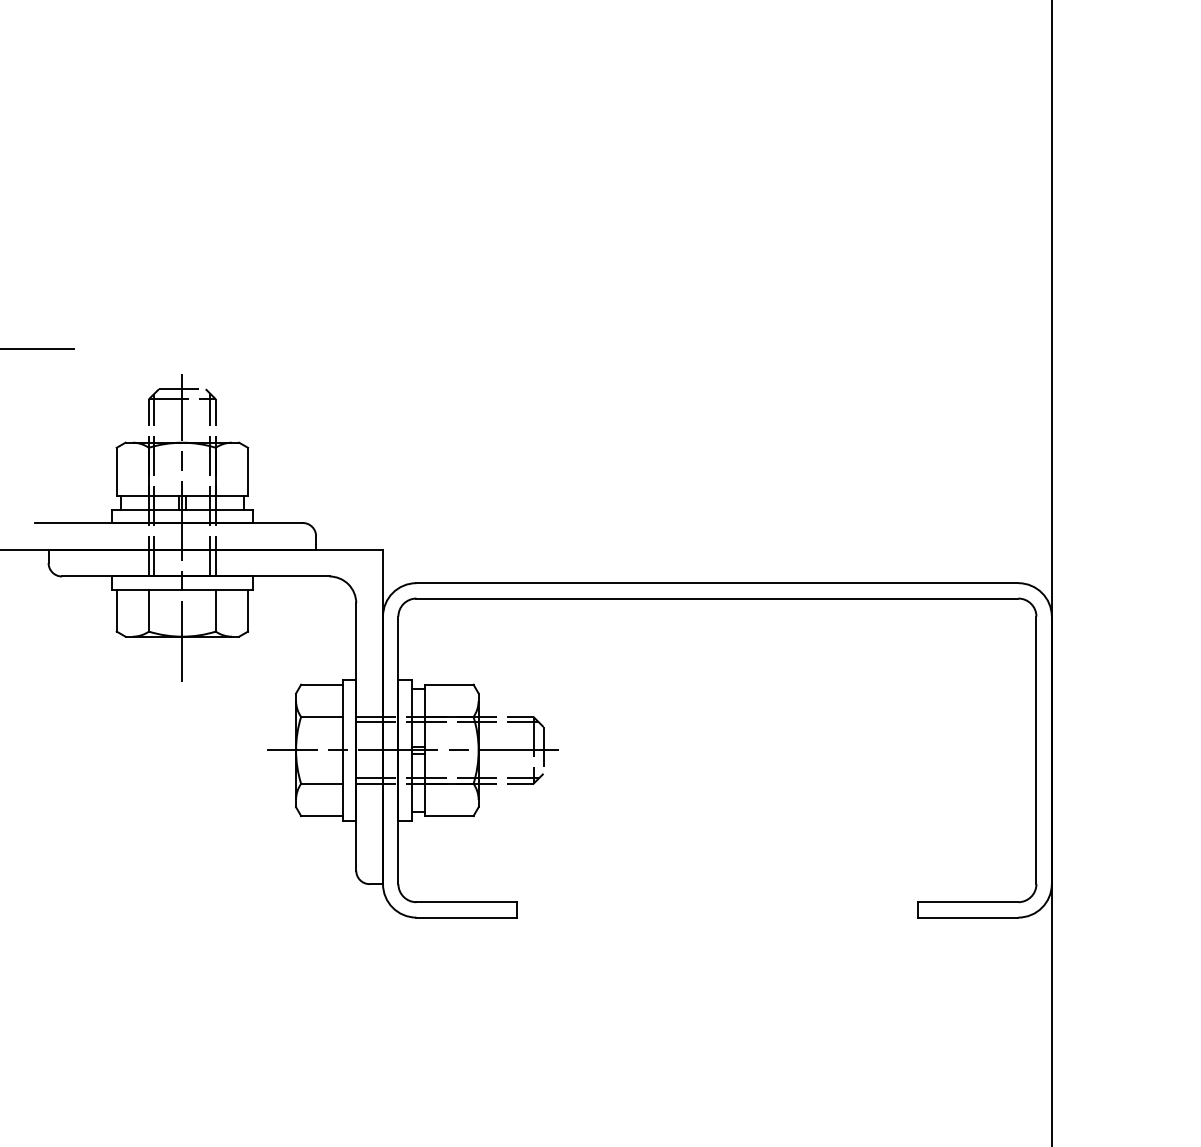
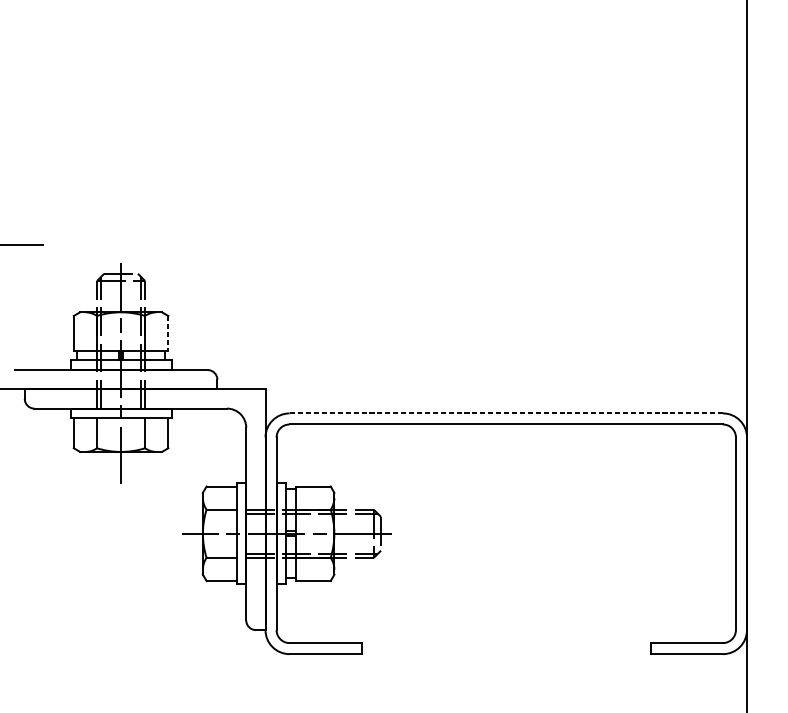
line: (248, 472) -> (168, 333), solid -> dashed
line: (717, 583) -> (506, 413), solid -> dashed

